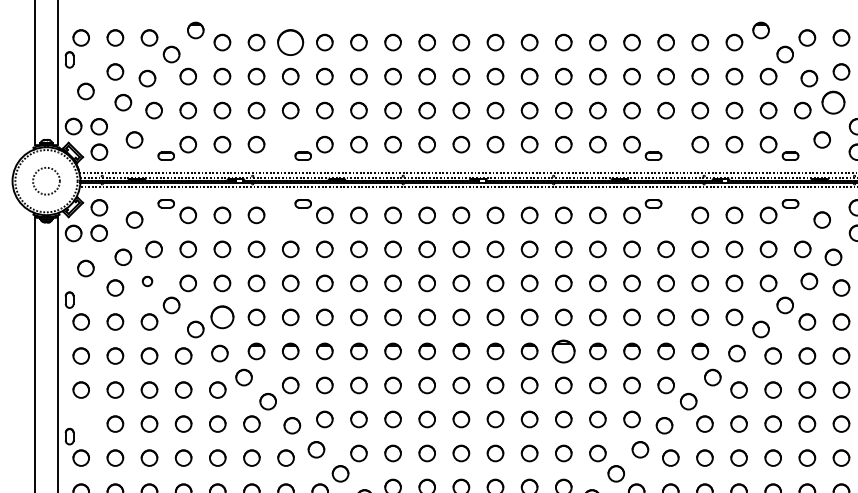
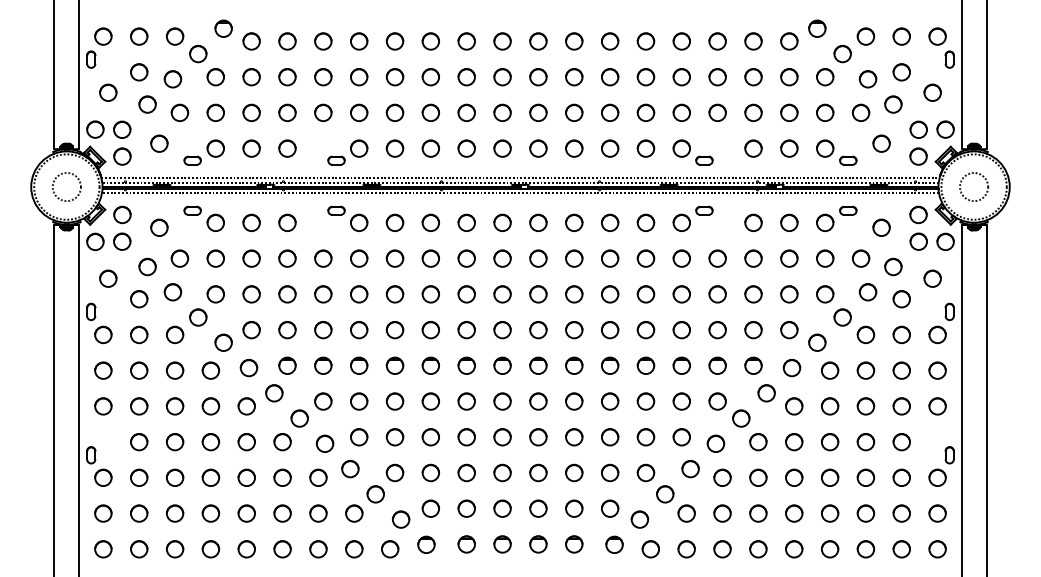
circle: (290, 42) -> (323, 41), size x0.62
circle: (833, 102) -> (893, 104), size x0.71
part: (147, 281) -> (172, 292), size x1.67
circle: (222, 317) -> (251, 330), size x0.71
part: (564, 351) -> (610, 365), size x0.71

